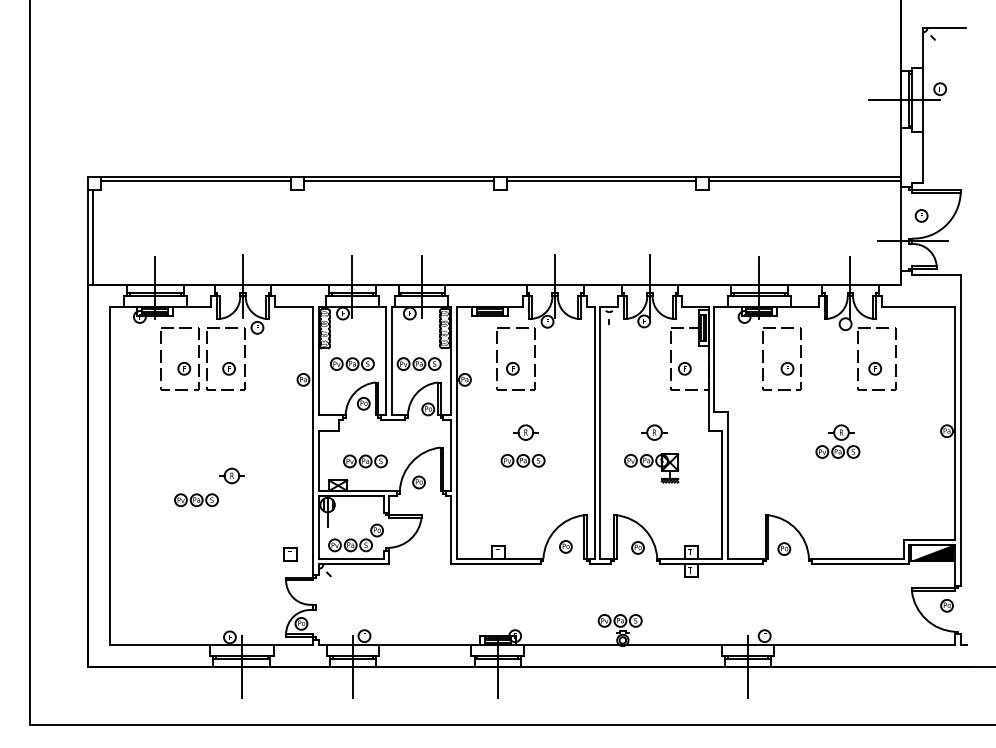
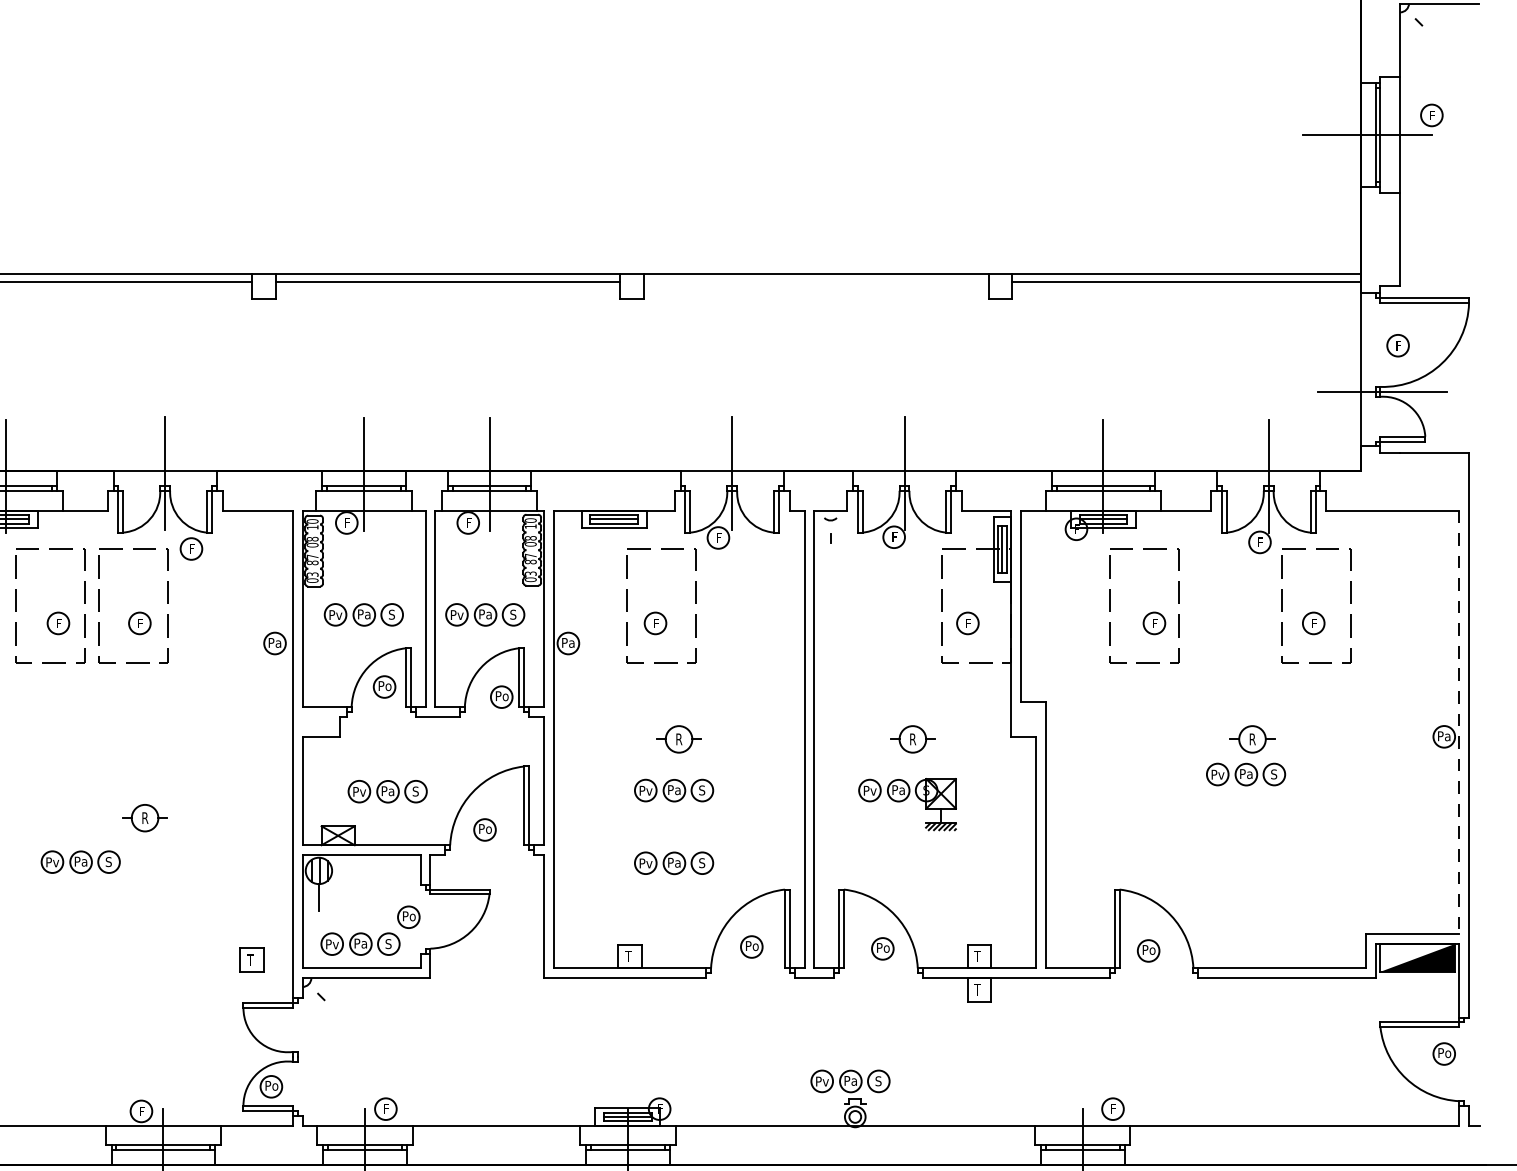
line: (601, 180) -> (816, 281), removed
line: (955, 423) -> (1459, 722), solid -> dashed
part: (522, 500) -> (672, 862), added

